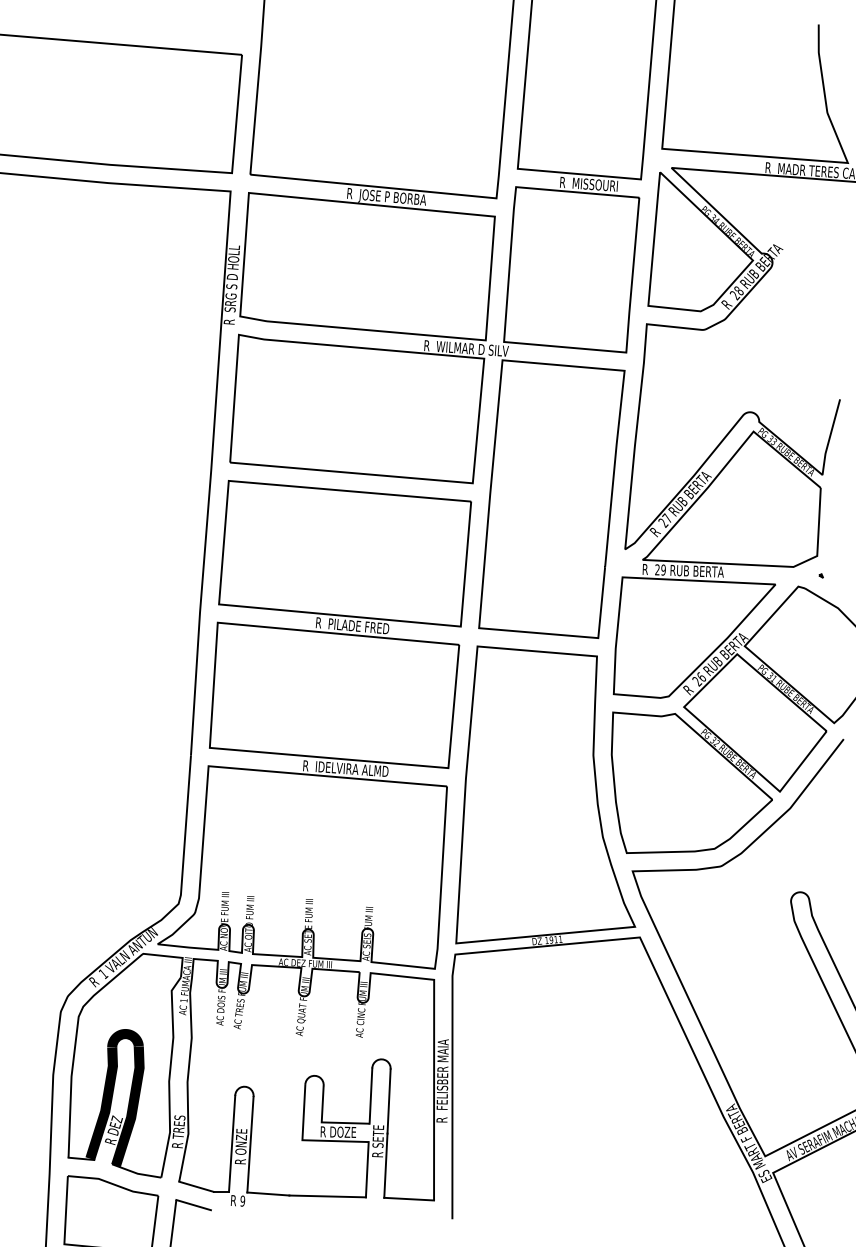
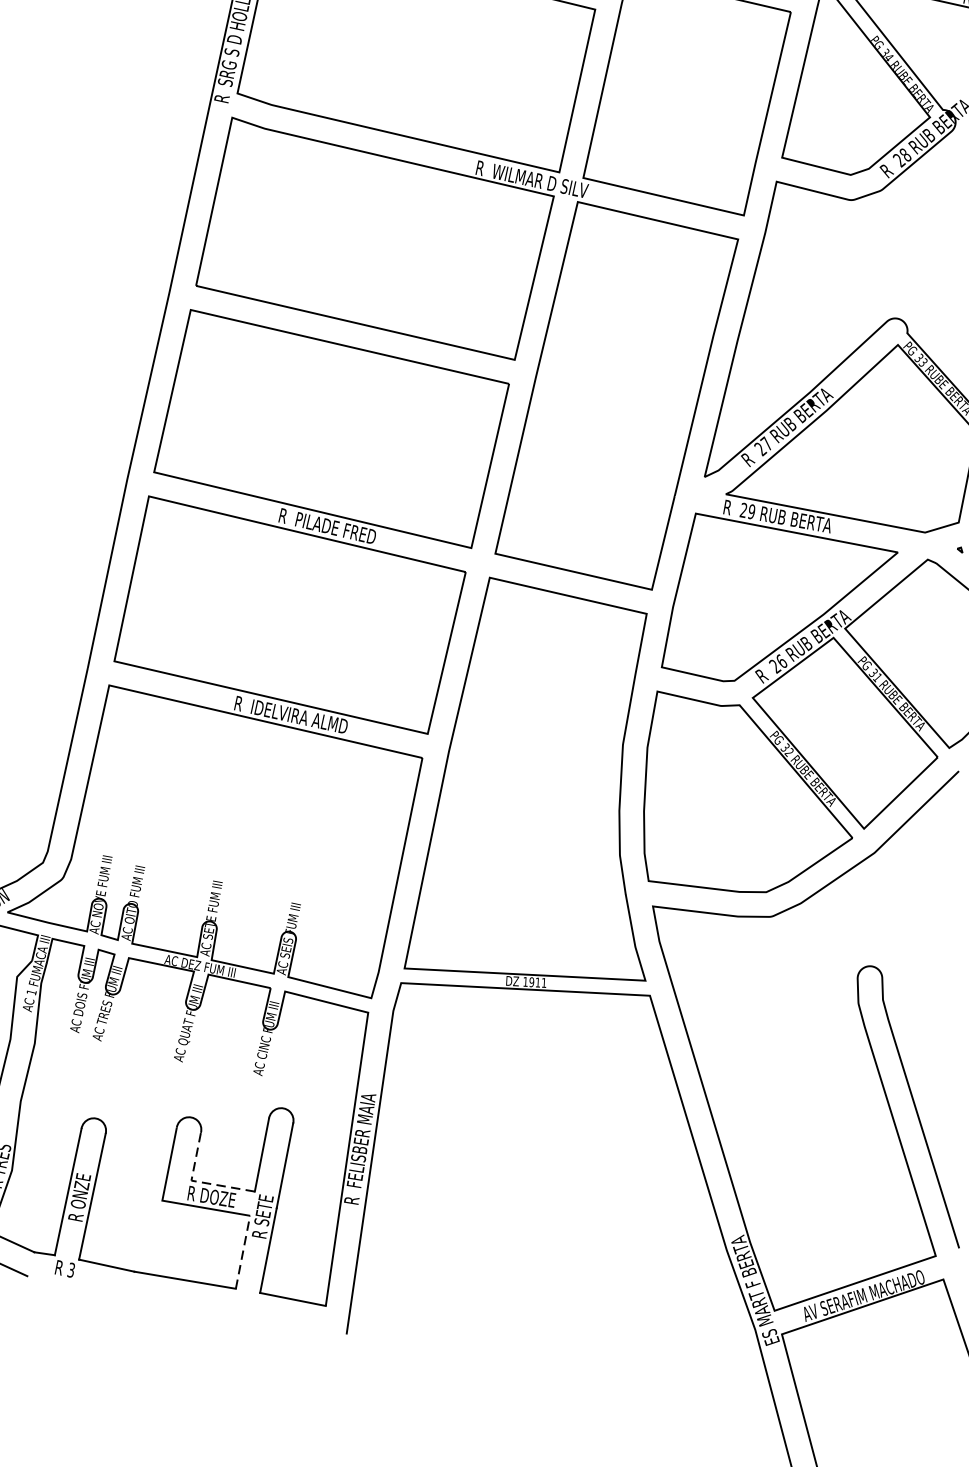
line: (326, 1122) -> (197, 1181), solid -> dashed
line: (367, 1169) -> (243, 1252), solid -> dashed
text: (242, 1200) -> (71, 1269), 9 -> 3

